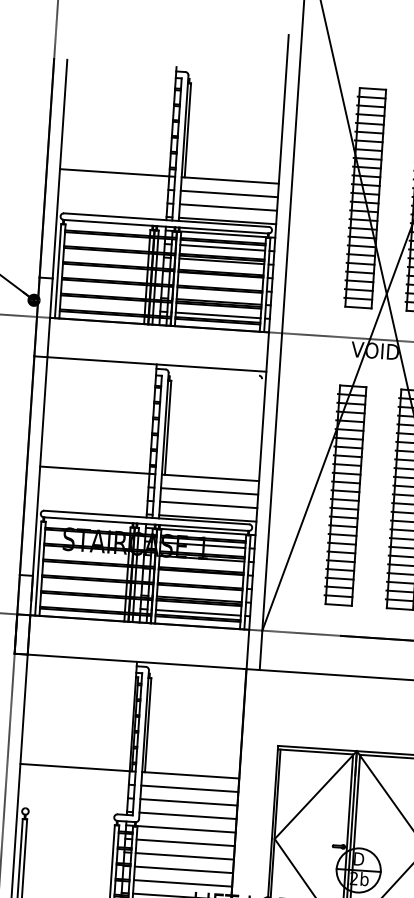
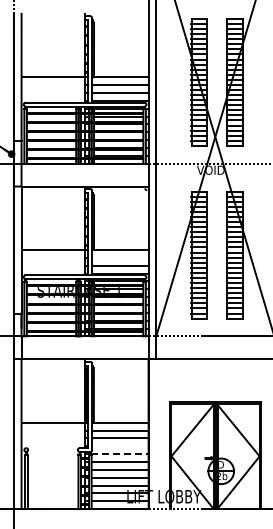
line: (209, 490) -> (120, 257), removed
line: (188, 816) -> (120, 446), removed
line: (187, 829) -> (120, 454), solid -> dashed

